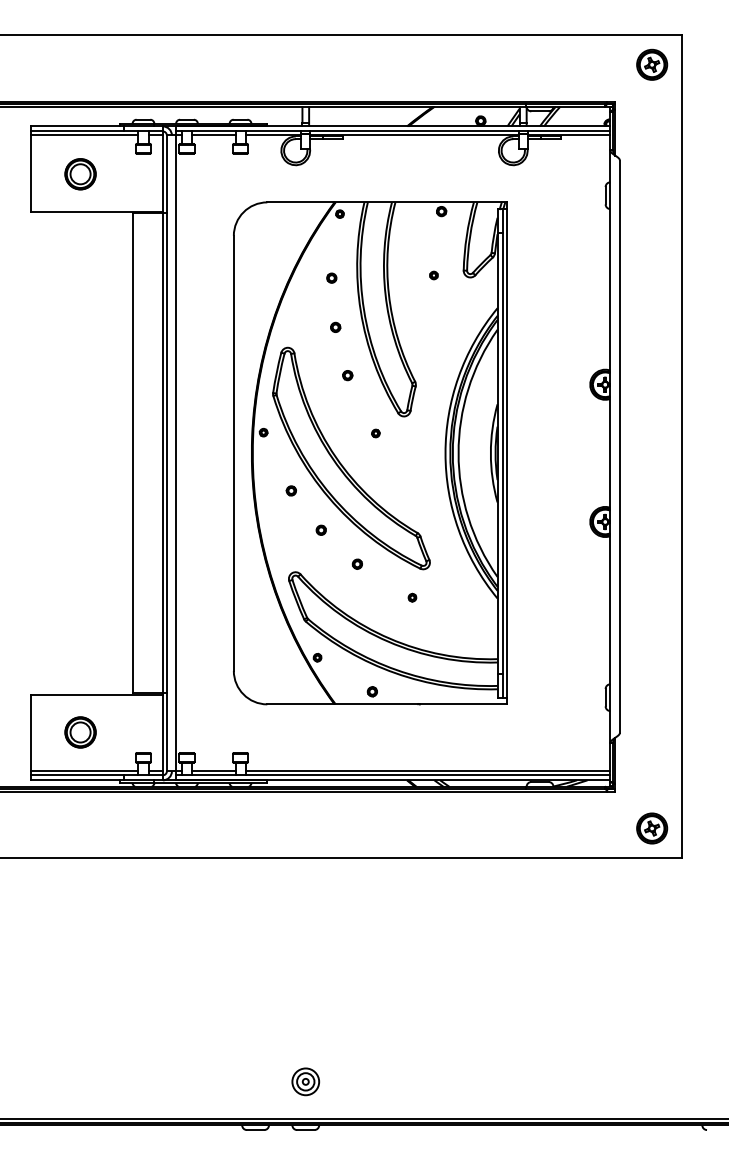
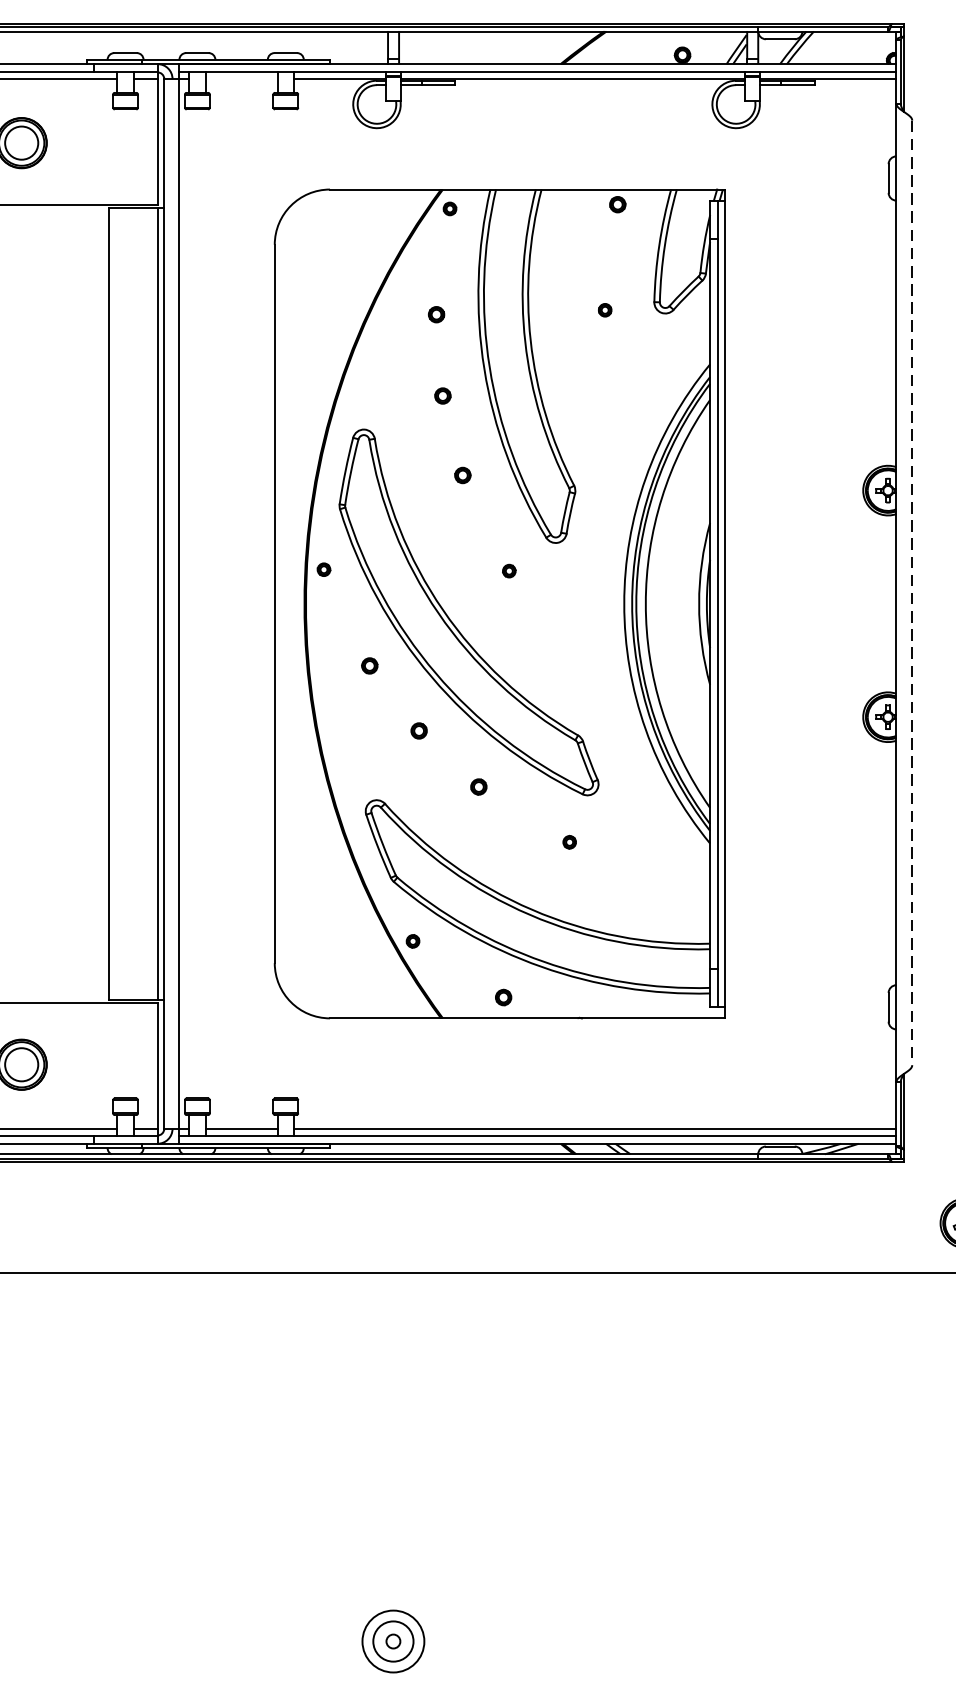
line: (213, 135) -> (241, 79), removed
line: (619, 447) -> (911, 594), solid -> dashed
part: (305, 1081) -> (393, 1641), size x1.4

